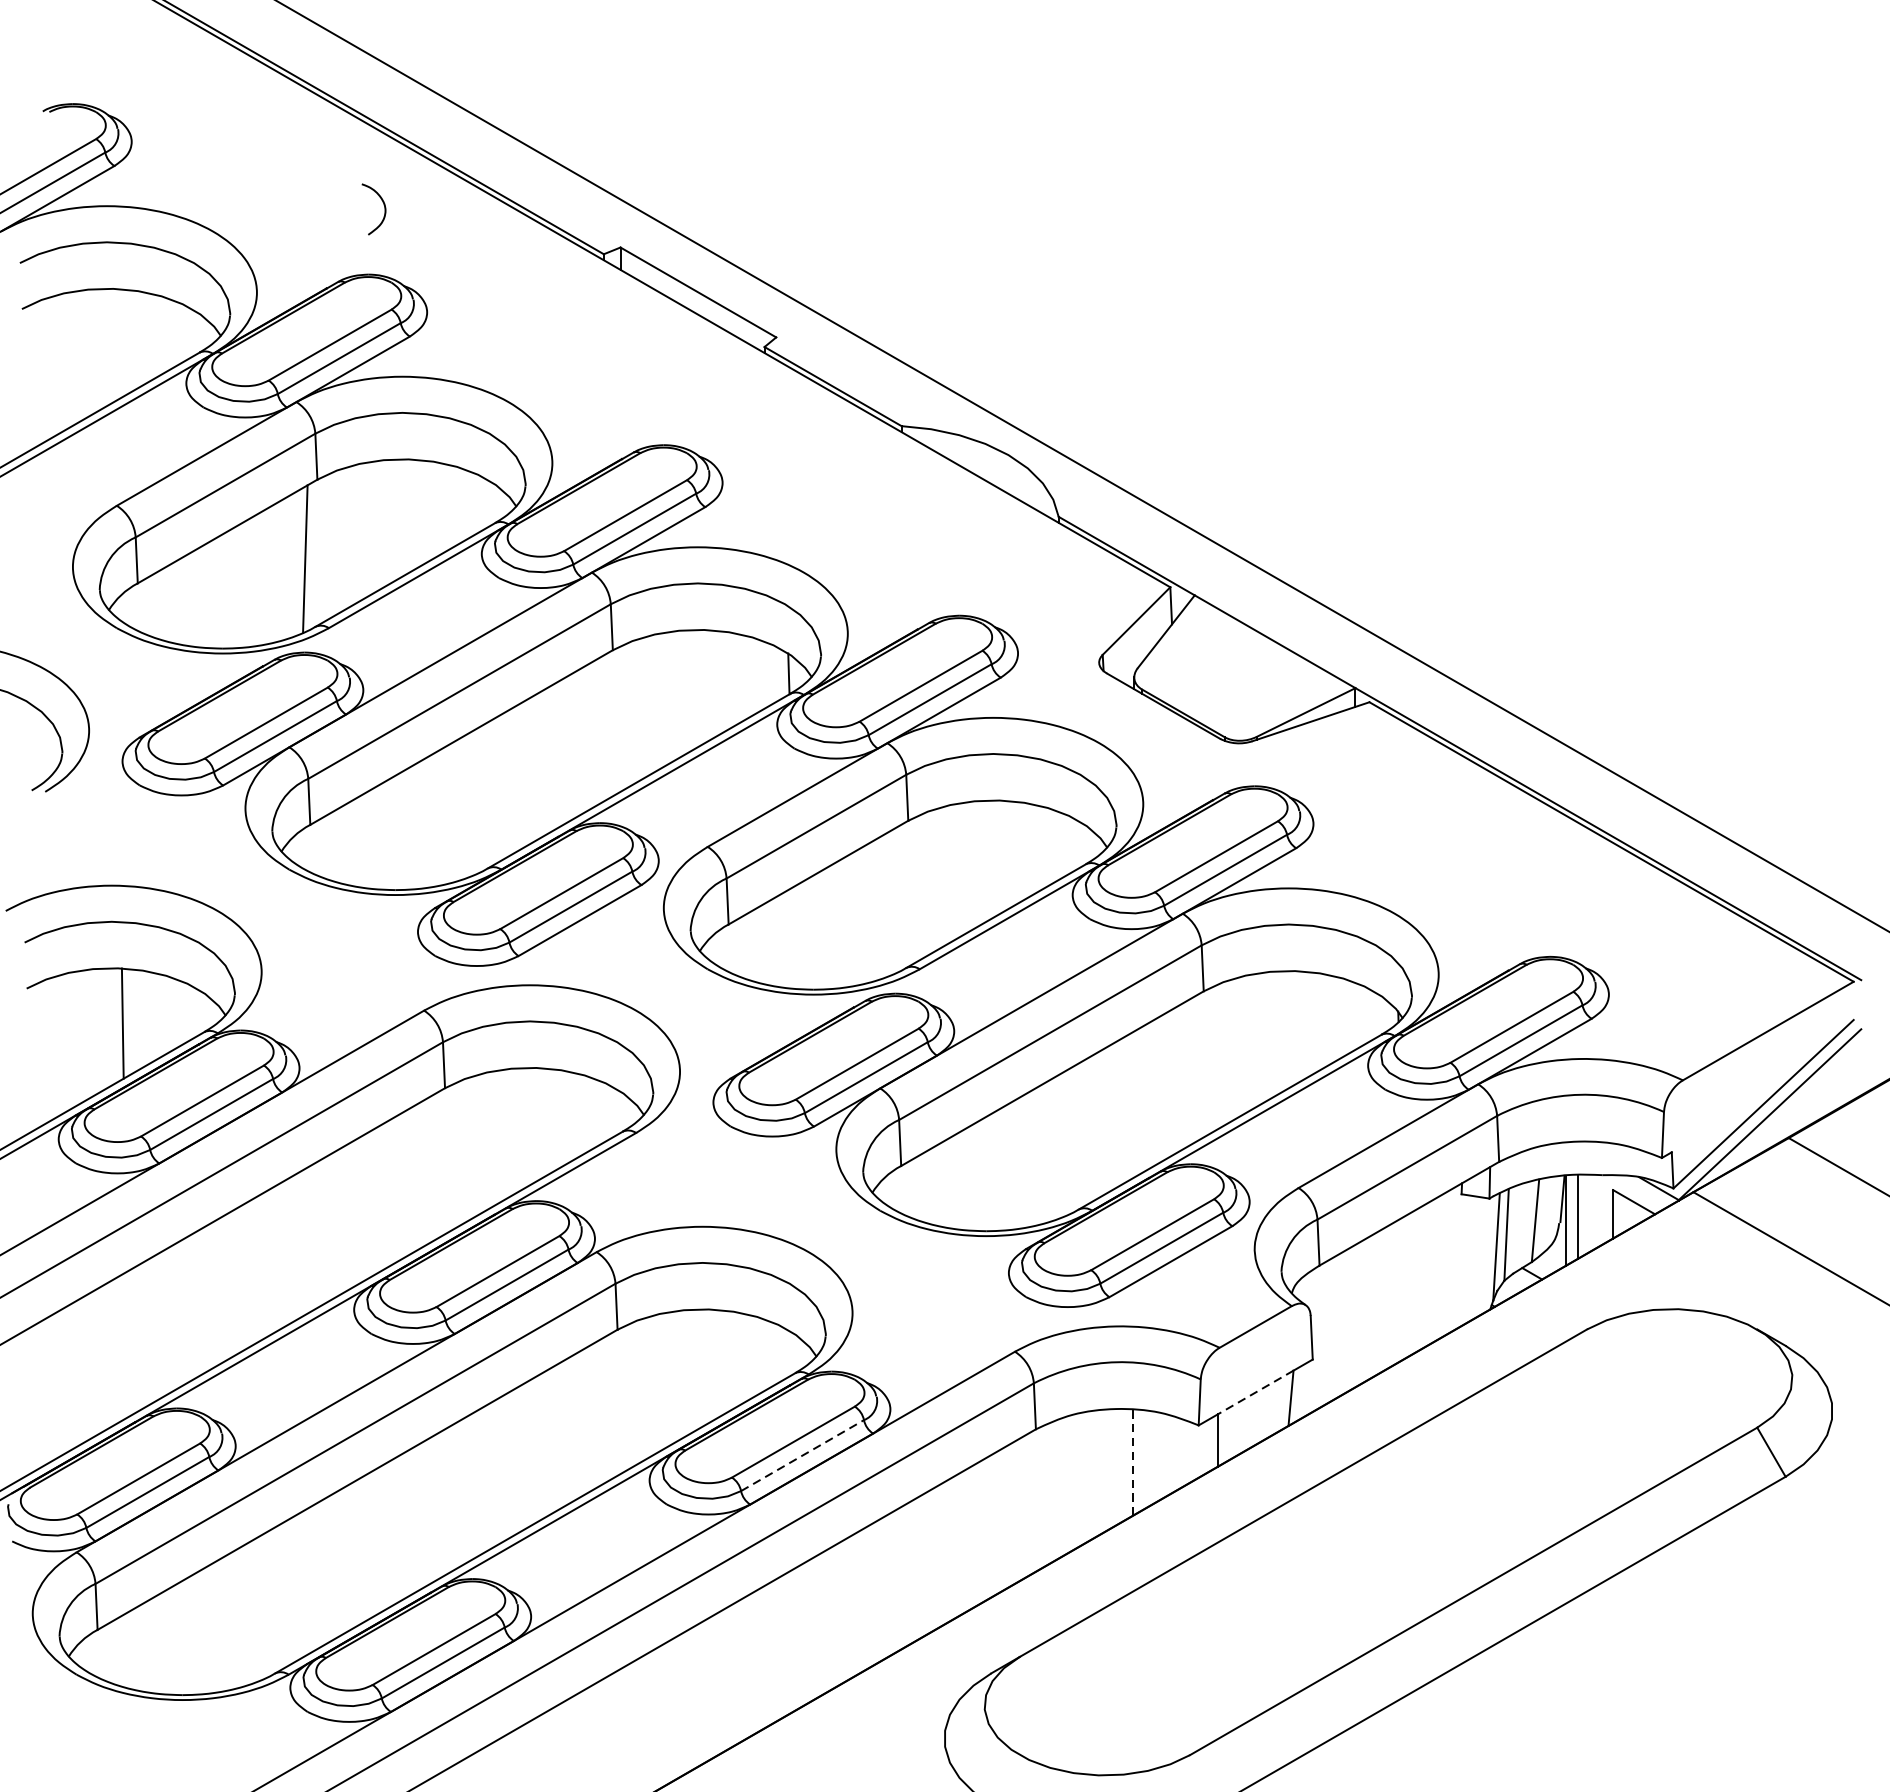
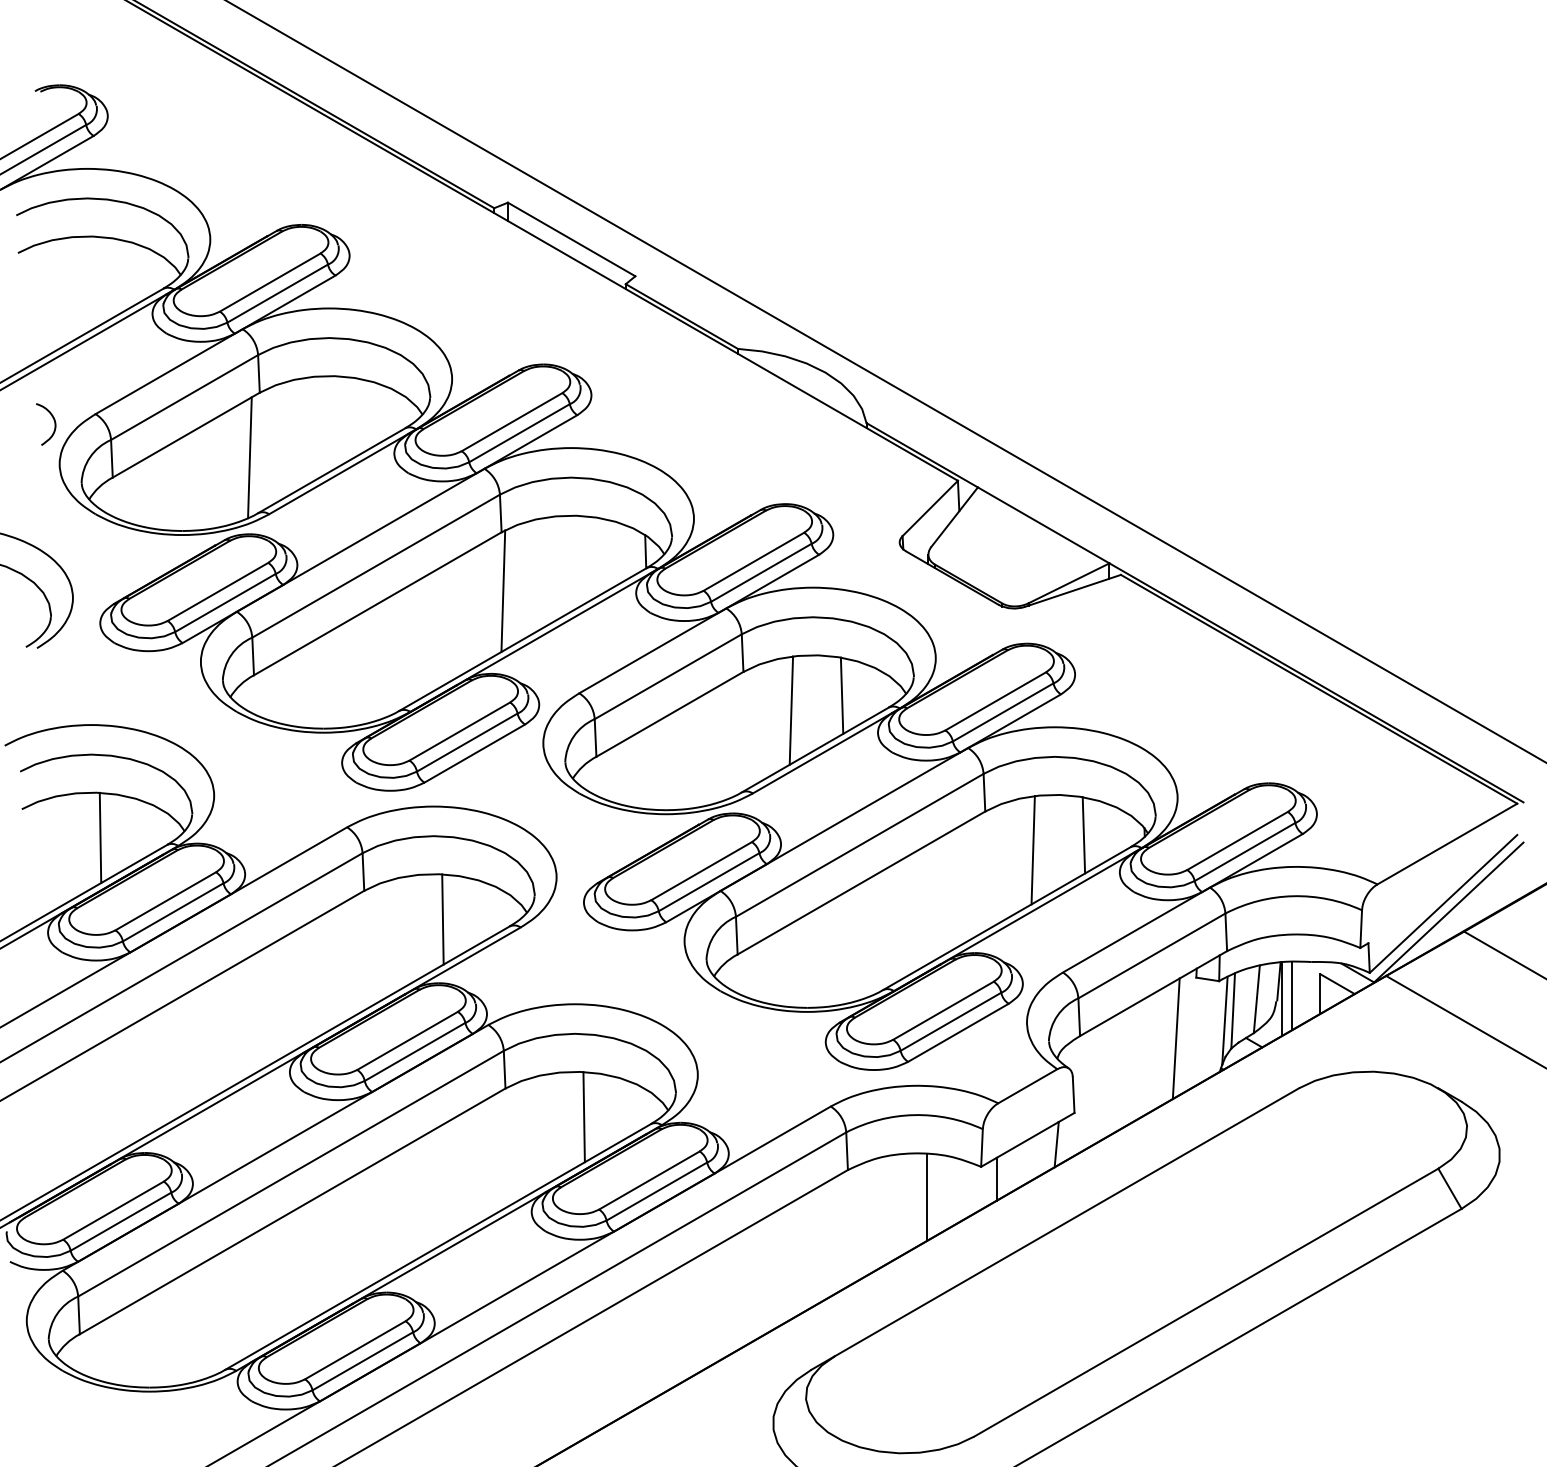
curve: (384, 209) -> (54, 424), moved
line: (615, 721) -> (503, 590), added
line: (1028, 849) -> (841, 695), added
line: (966, 867) -> (791, 710), added
line: (1323, 1020) -> (1083, 835), added
line: (1261, 1038) -> (1032, 850), added
line: (540, 1123) -> (442, 919), added
line: (1436, 1268) -> (1175, 1038), added
line: (712, 1365) -> (583, 1117), added
line: (1255, 1392) -> (1027, 1139), dashed -> solid
line: (803, 1455) -> (657, 1191), dashed -> solid
line: (1133, 1462) -> (927, 1197), dashed -> solid

